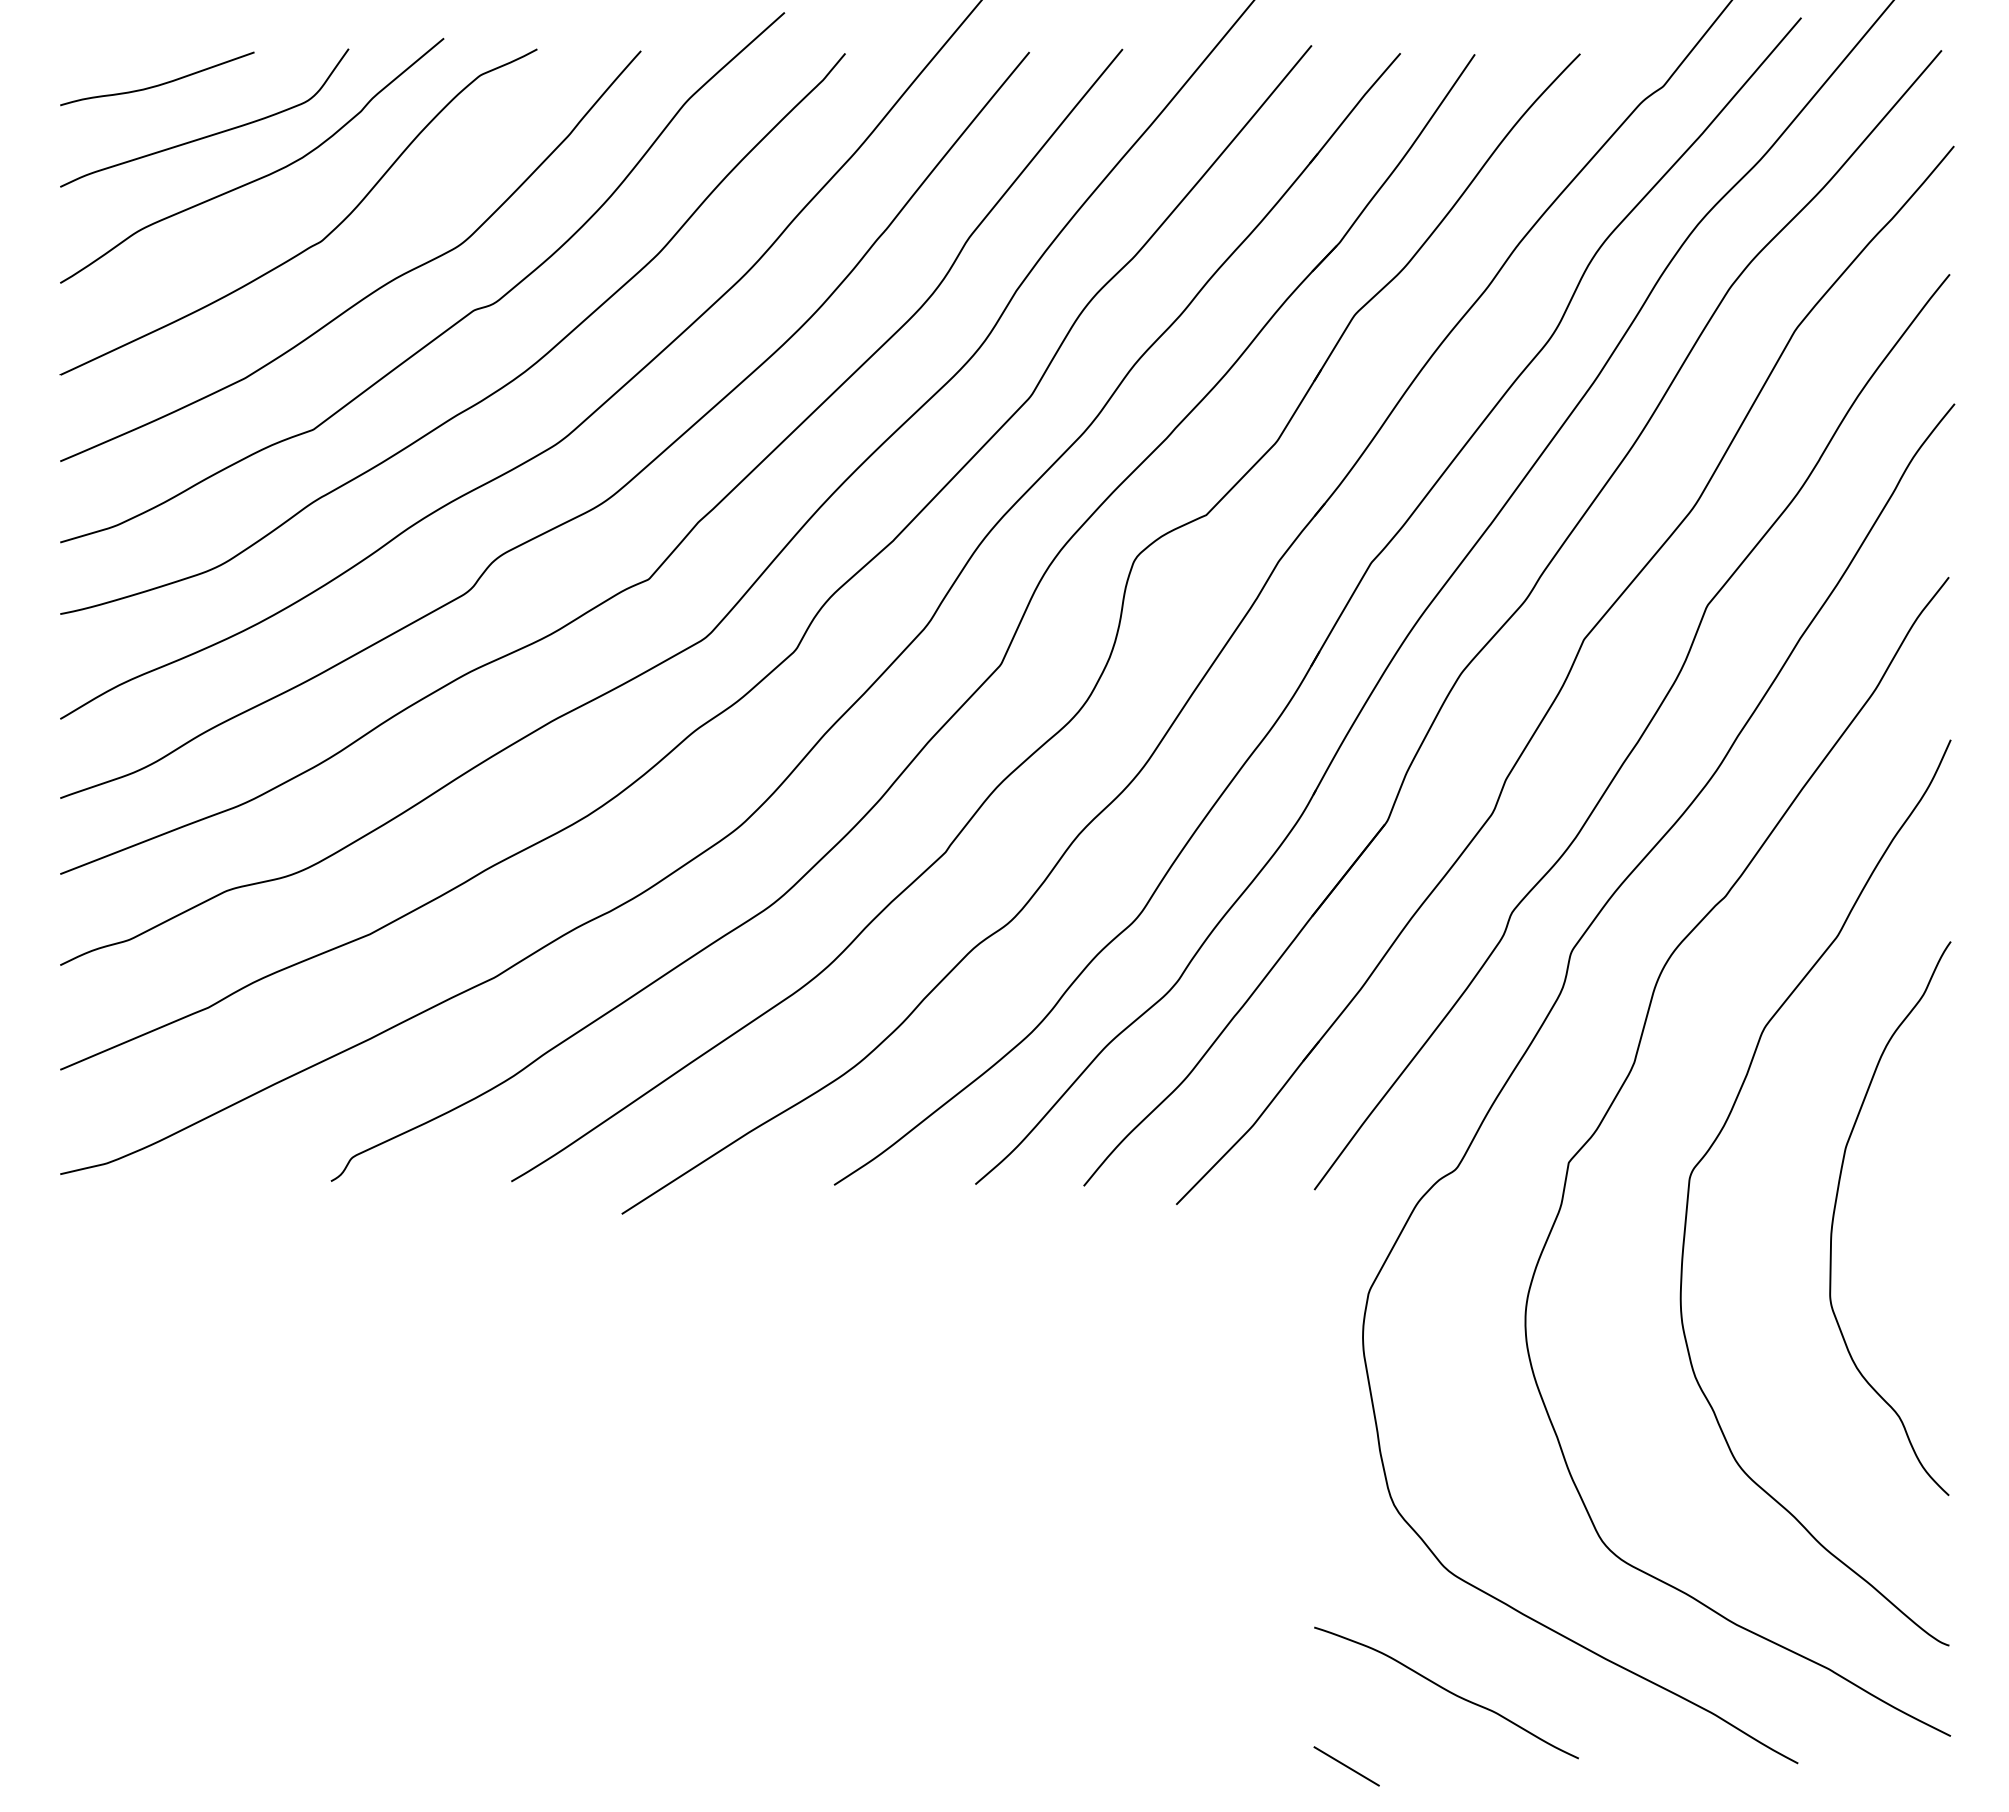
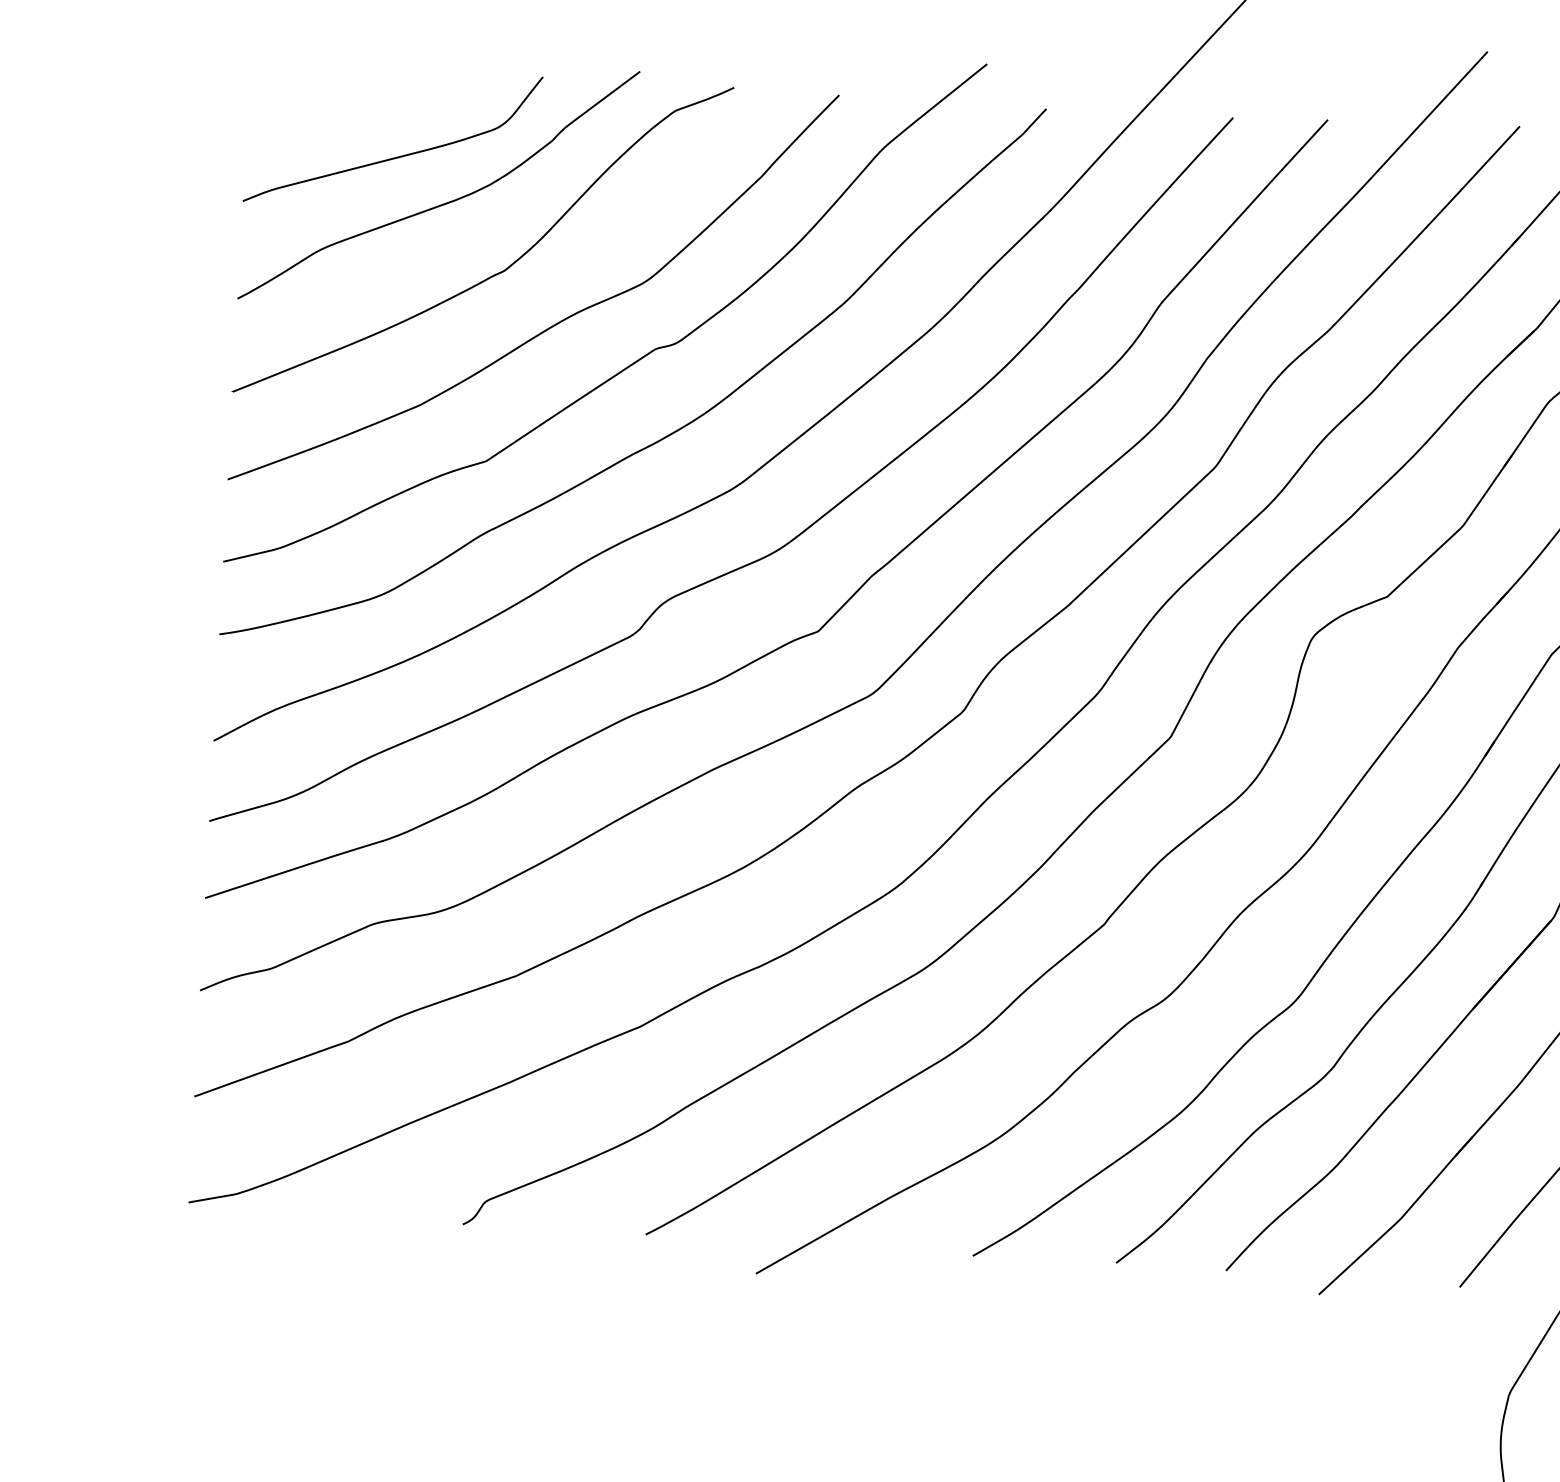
curve: (157, 84) -> (347, 102), removed

